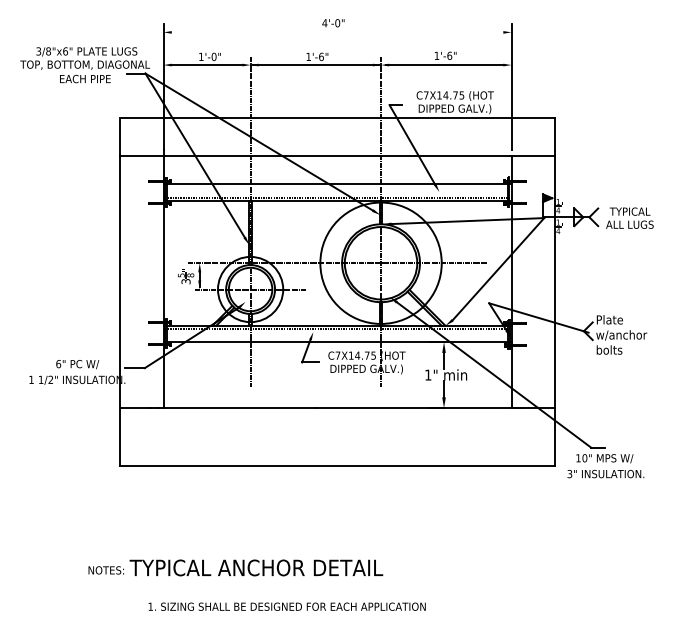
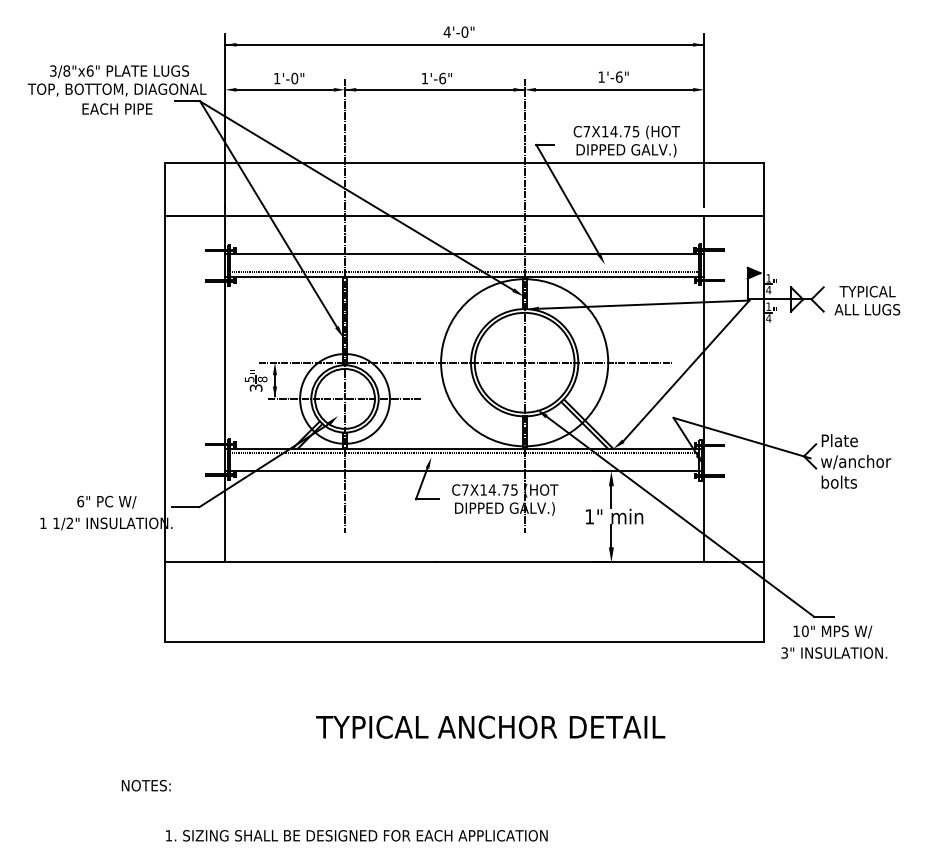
line: (337, 32) -> (464, 44), added
text: (256, 567) -> (490, 726), moved
text: (286, 606) -> (355, 835), moved

